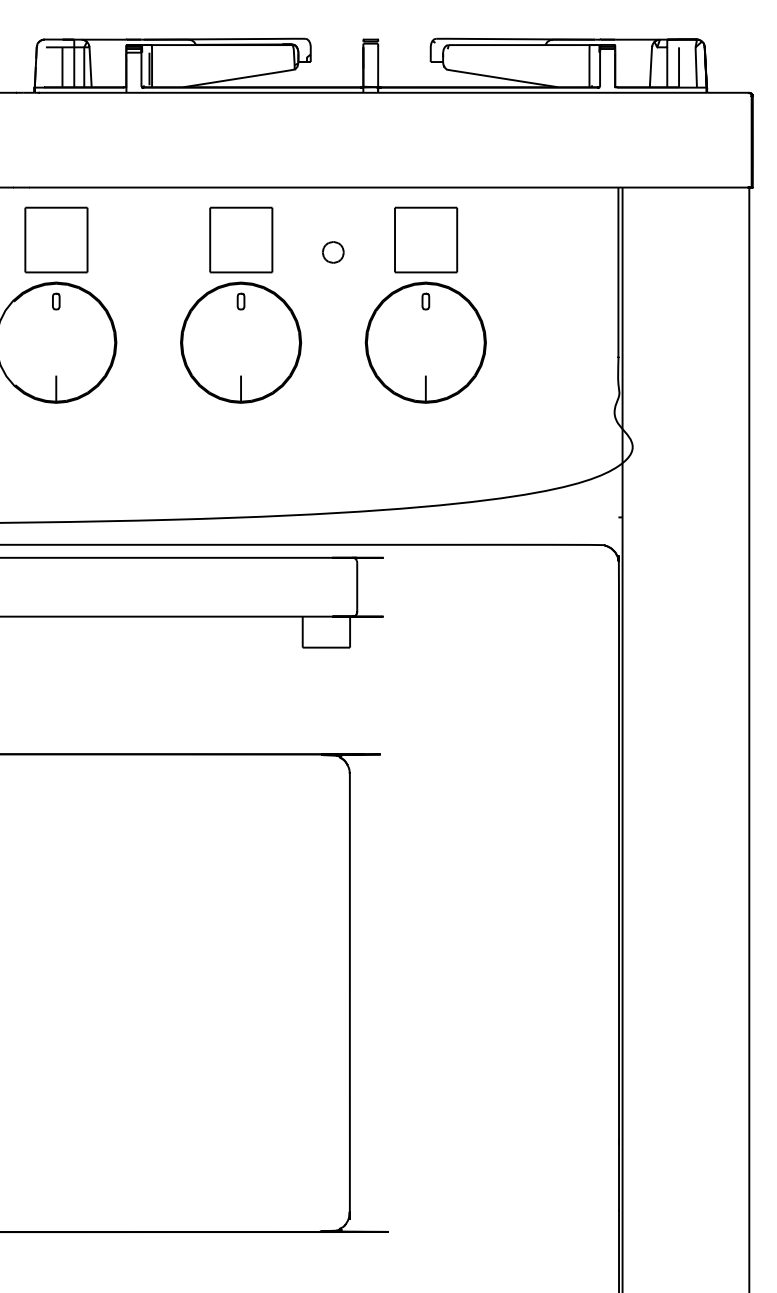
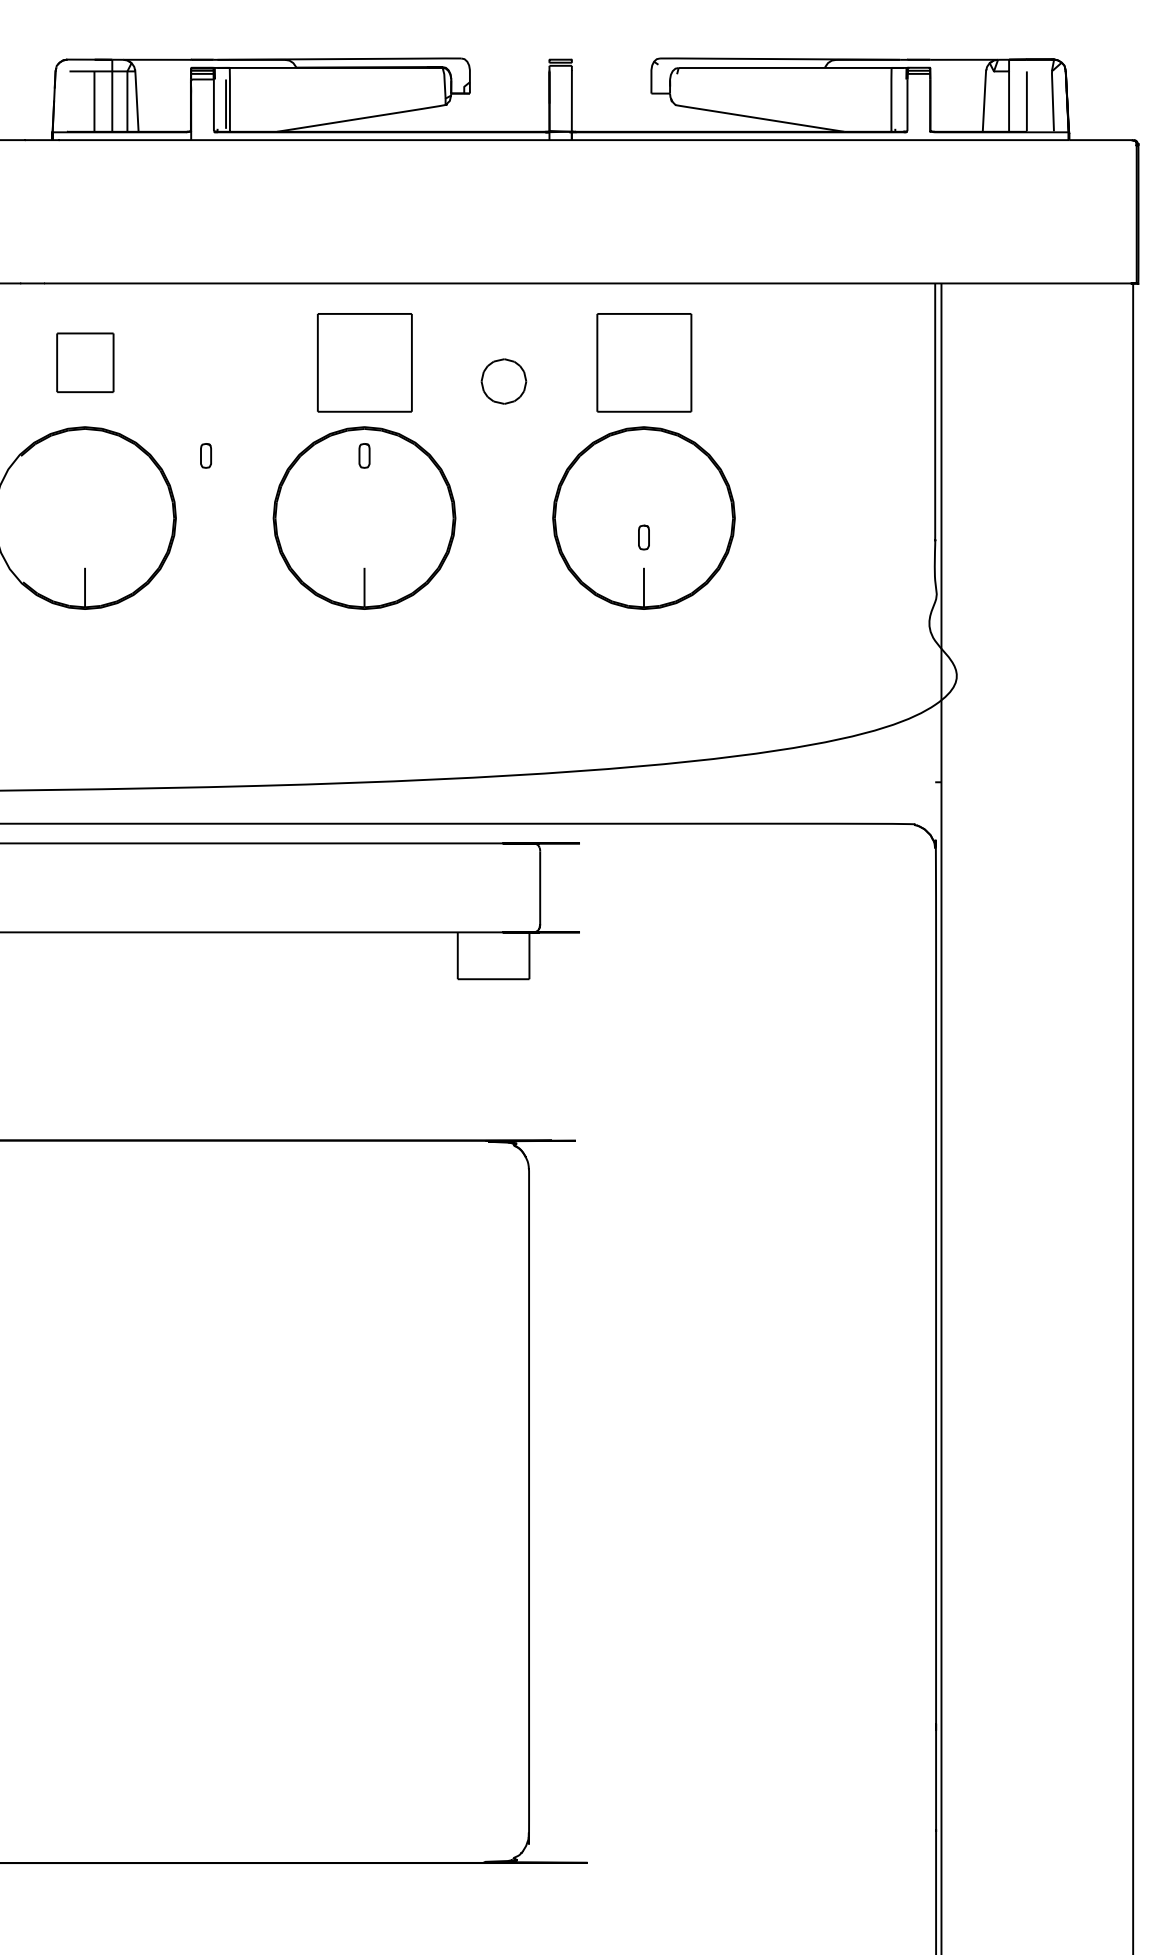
part: (56, 239) -> (85, 361), size x0.6
part: (333, 252) -> (504, 381), size x1.4
part: (56, 301) -> (206, 455), moved
part: (425, 301) -> (643, 537), moved

